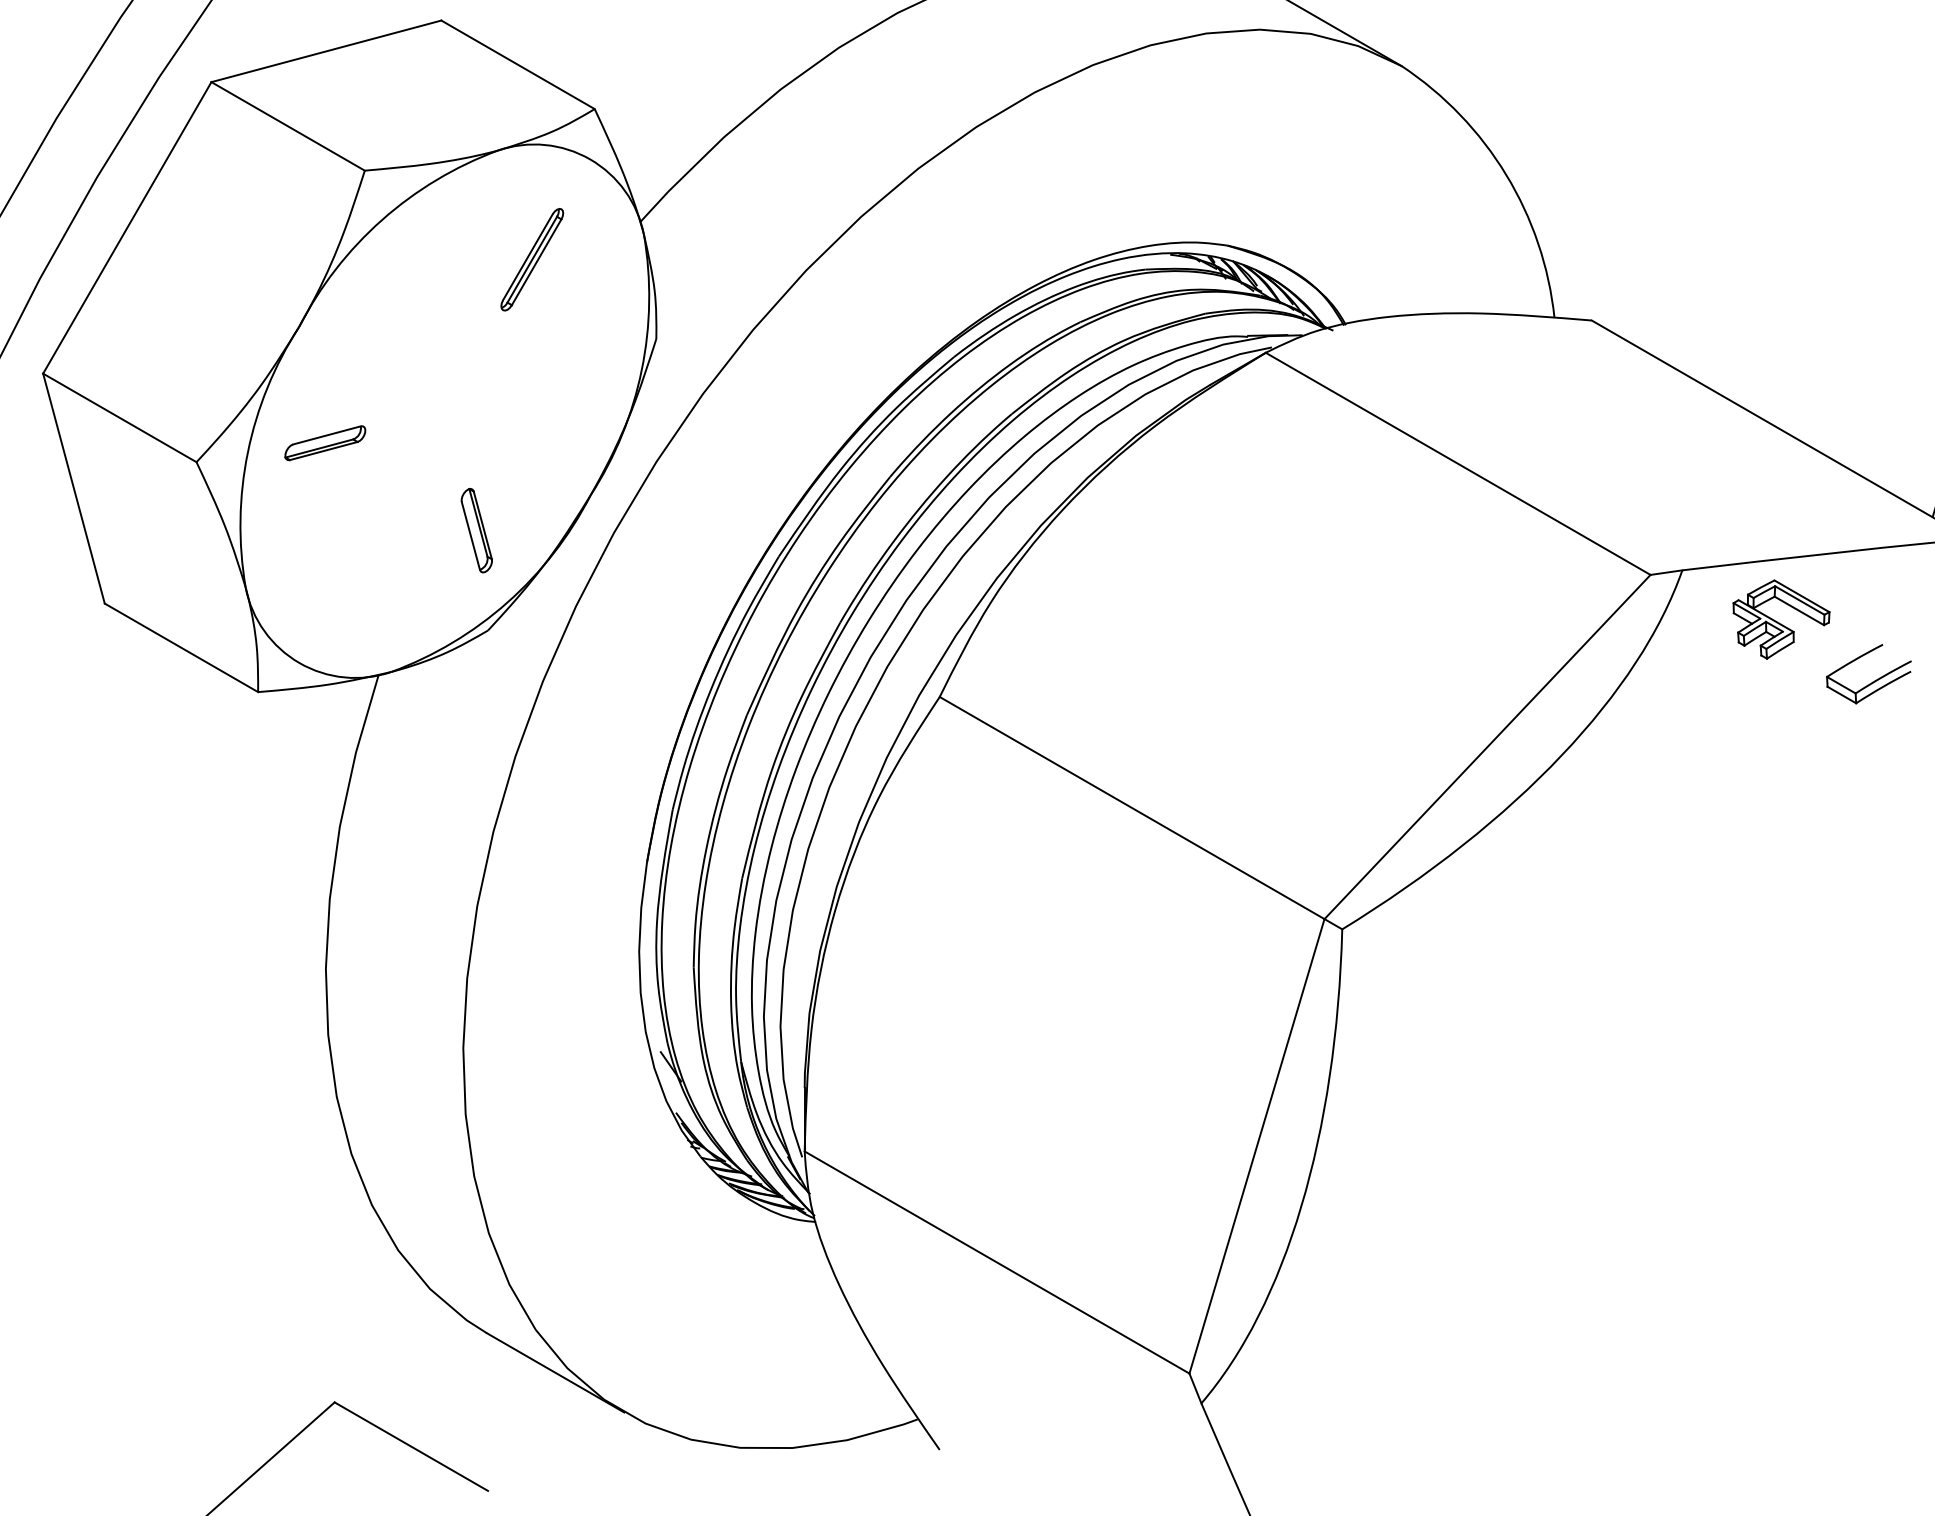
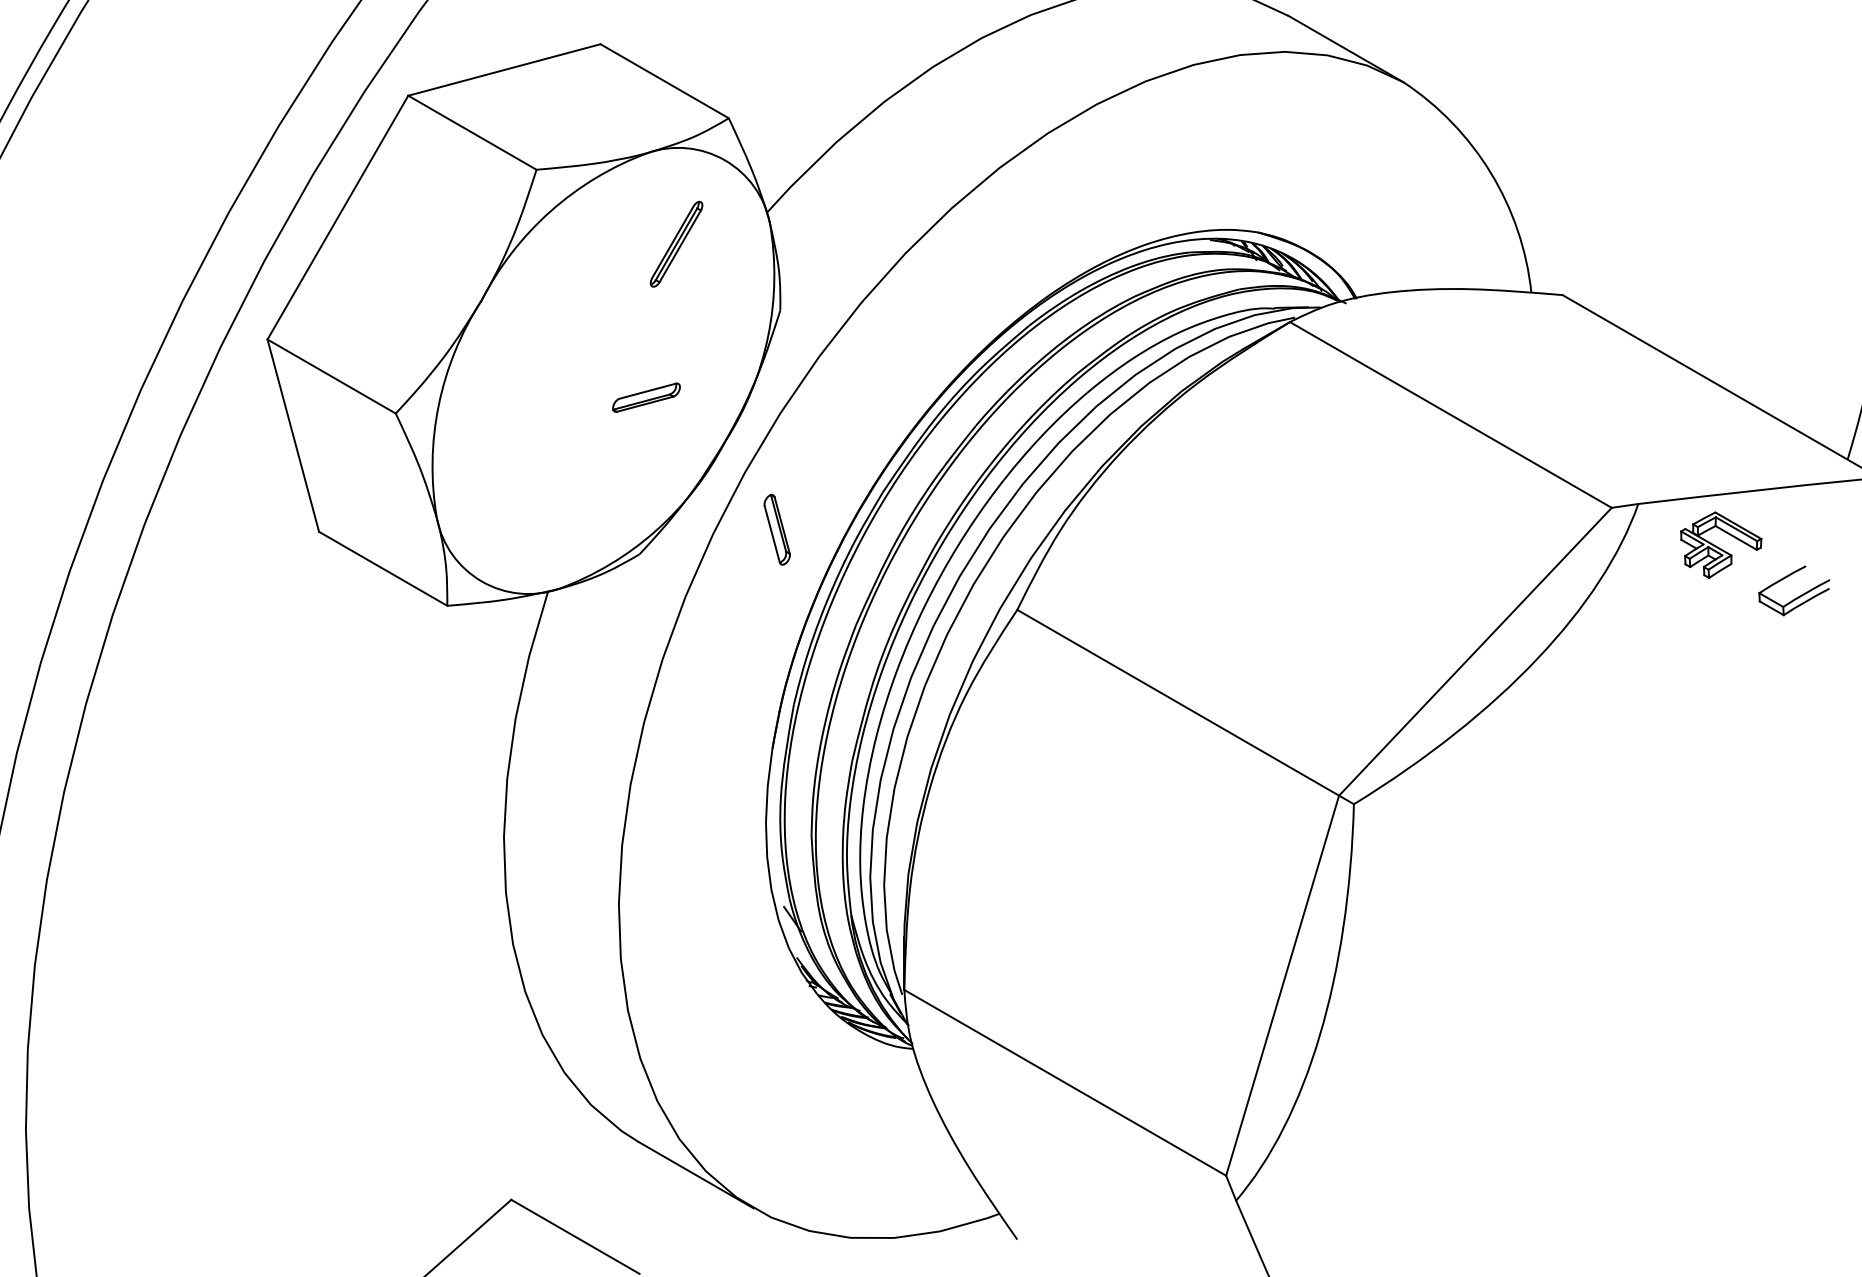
part: (325, 442) -> (646, 397), moved
part: (475, 530) -> (776, 529), moved

